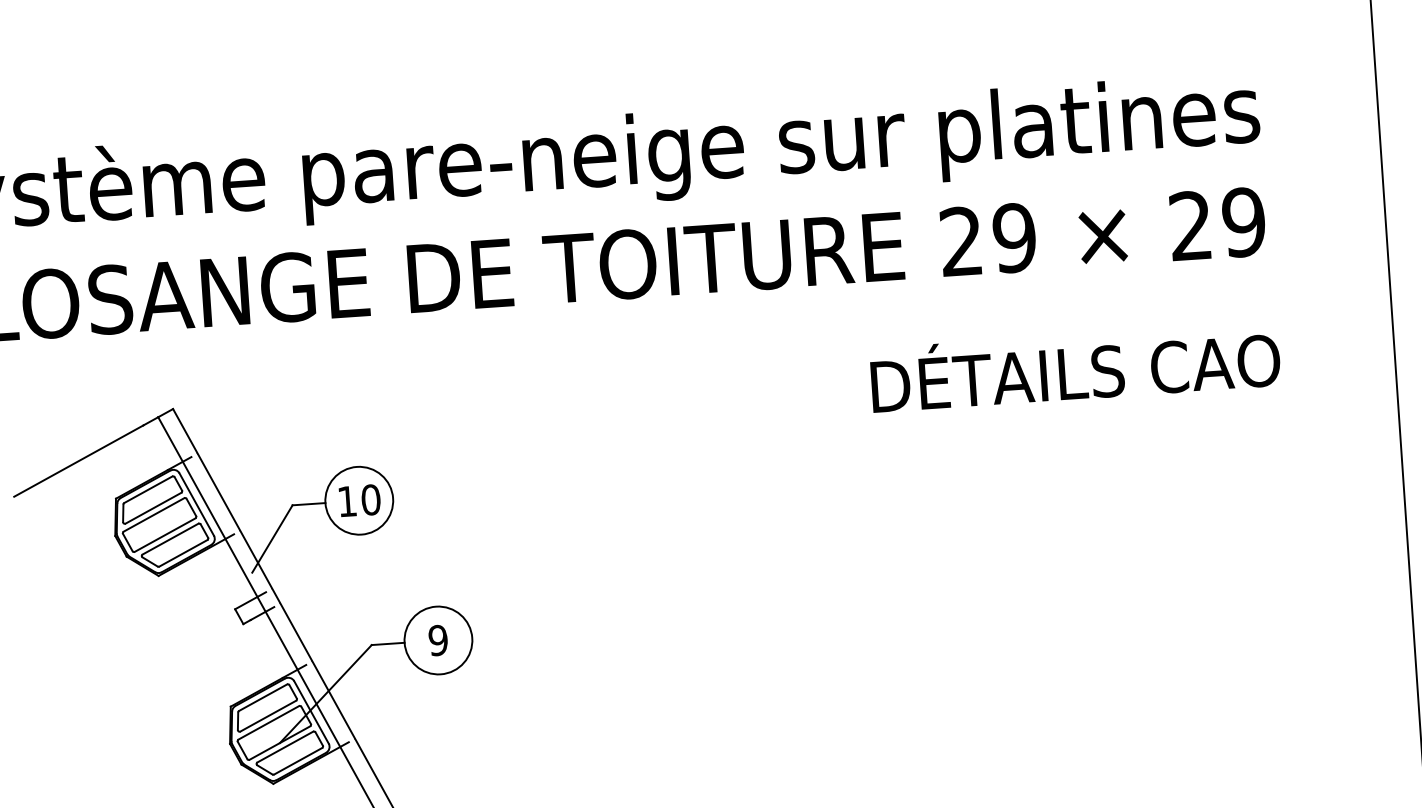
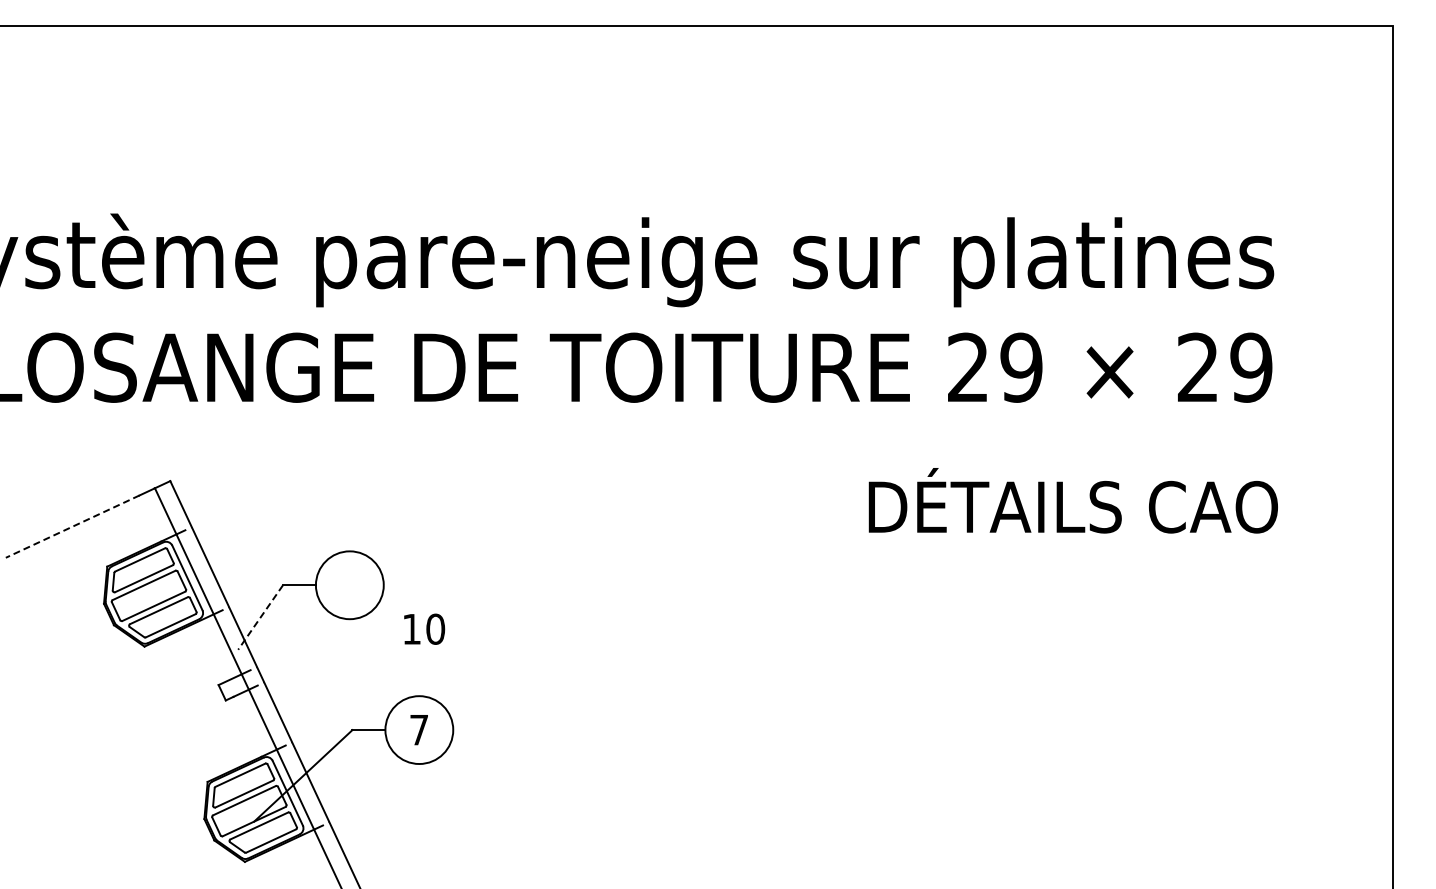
line: (78, 460) -> (72, 526), solid -> dashed
text: (359, 499) -> (424, 628), moved
line: (272, 538) -> (260, 617), solid -> dashed
text: (437, 639) -> (418, 729), 9 -> 7

